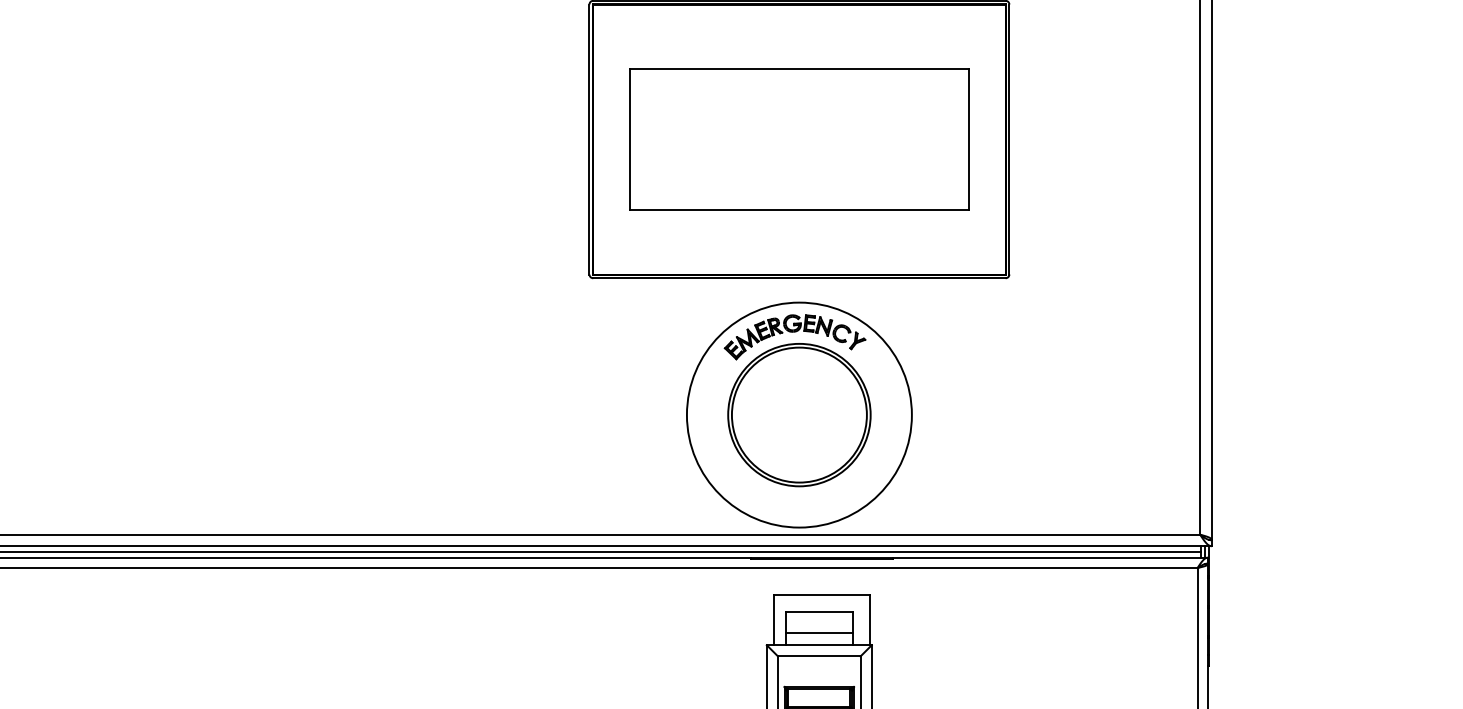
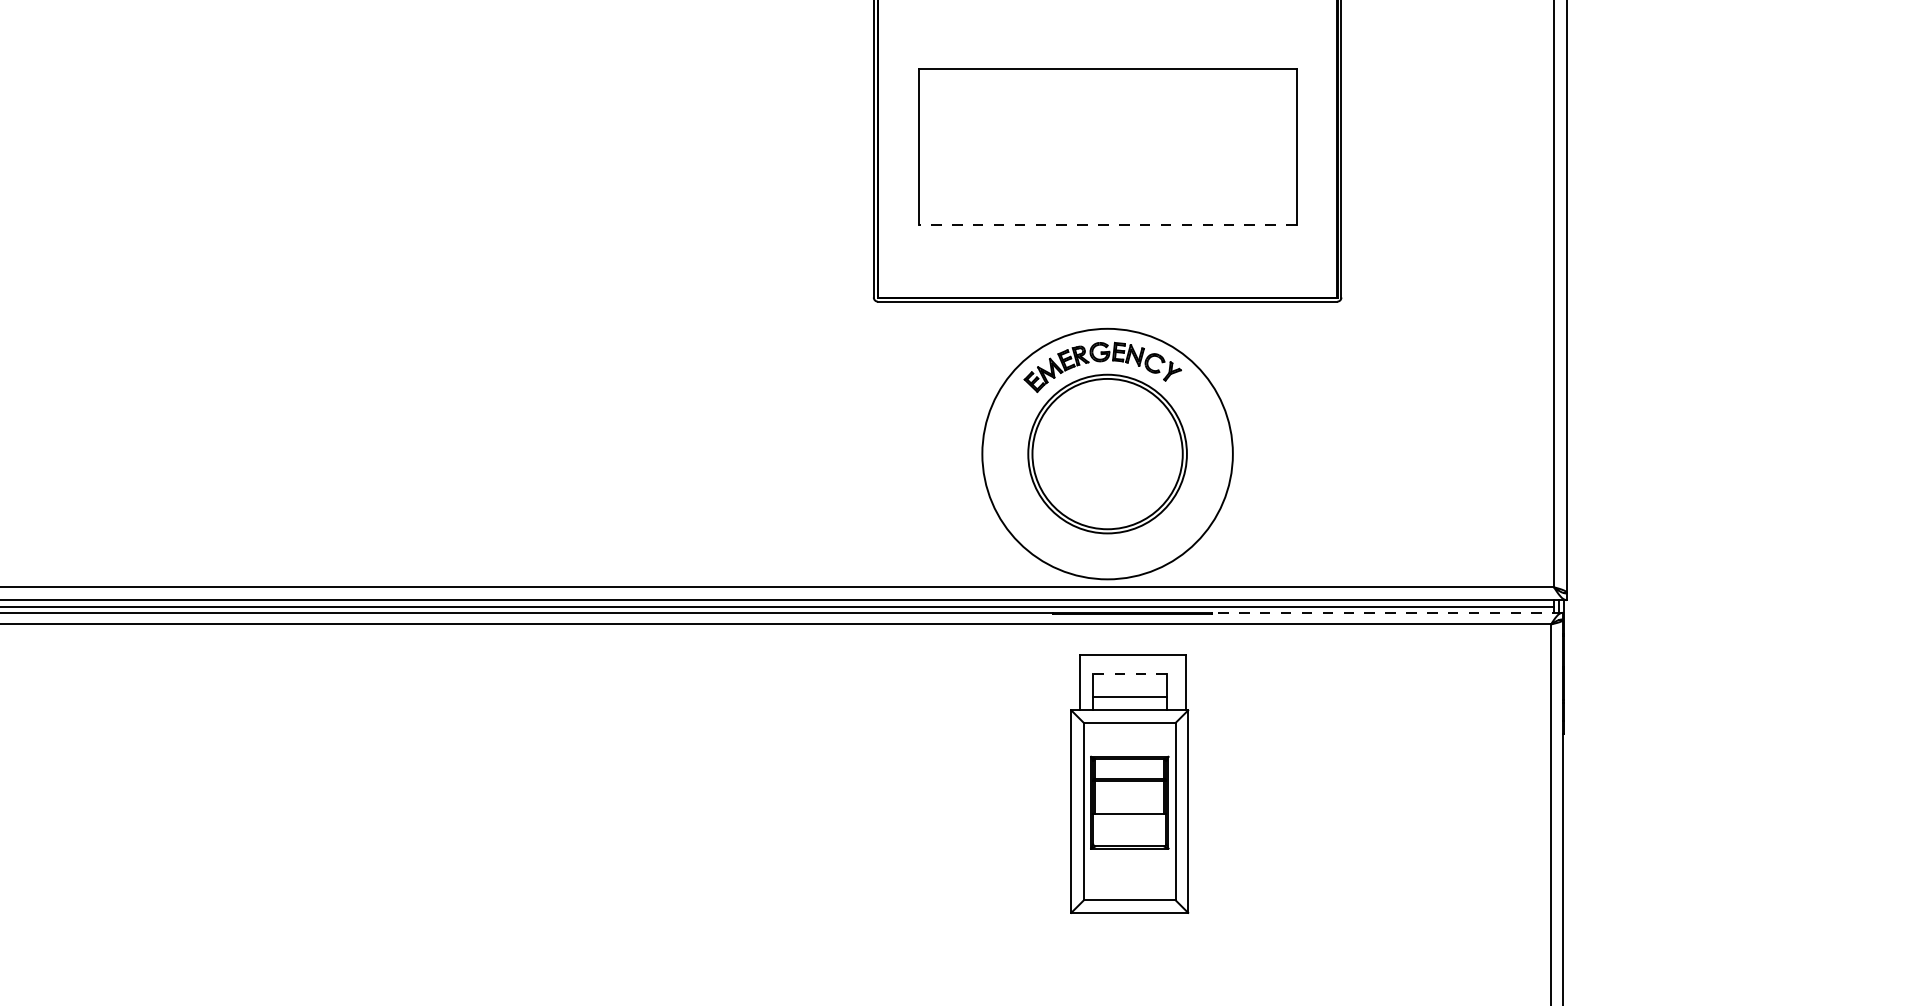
line: (799, 209) -> (1107, 225), solid -> dashed
line: (1049, 557) -> (1386, 612), solid -> dashed
line: (819, 612) -> (1129, 673), solid -> dashed

